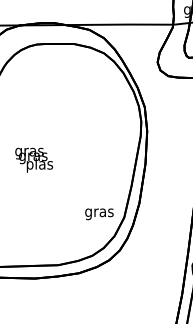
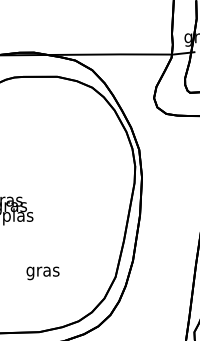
text: (99, 214) -> (43, 273), moved

